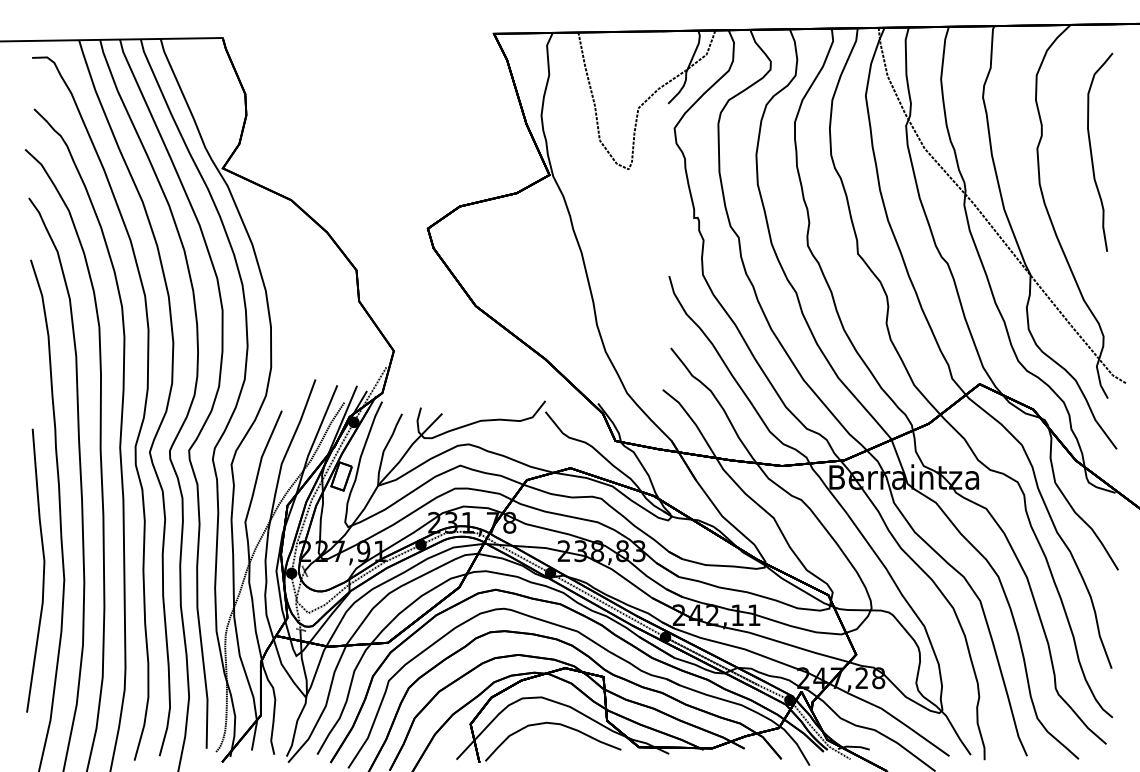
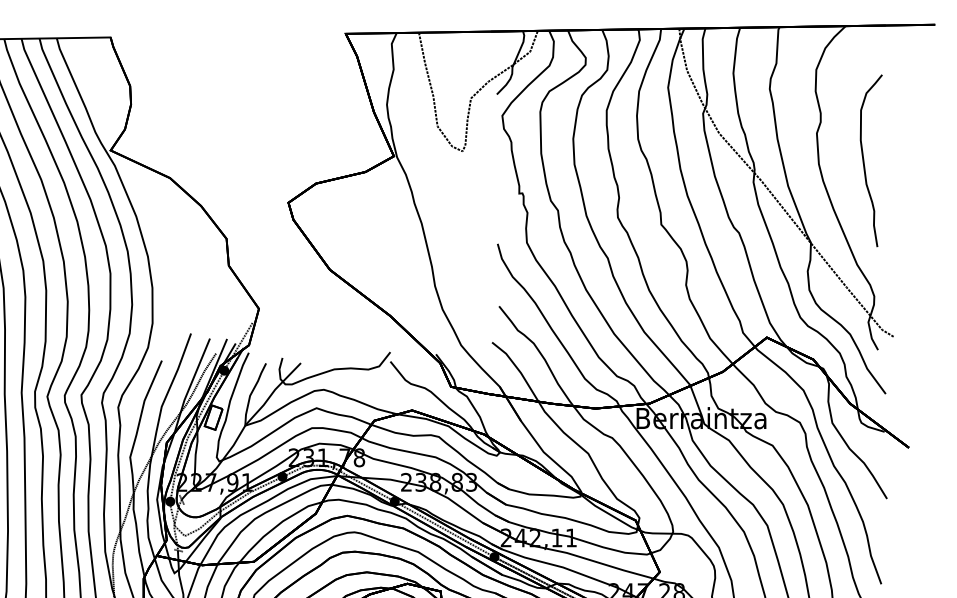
part: (1092, 153) -> (864, 161), moved

